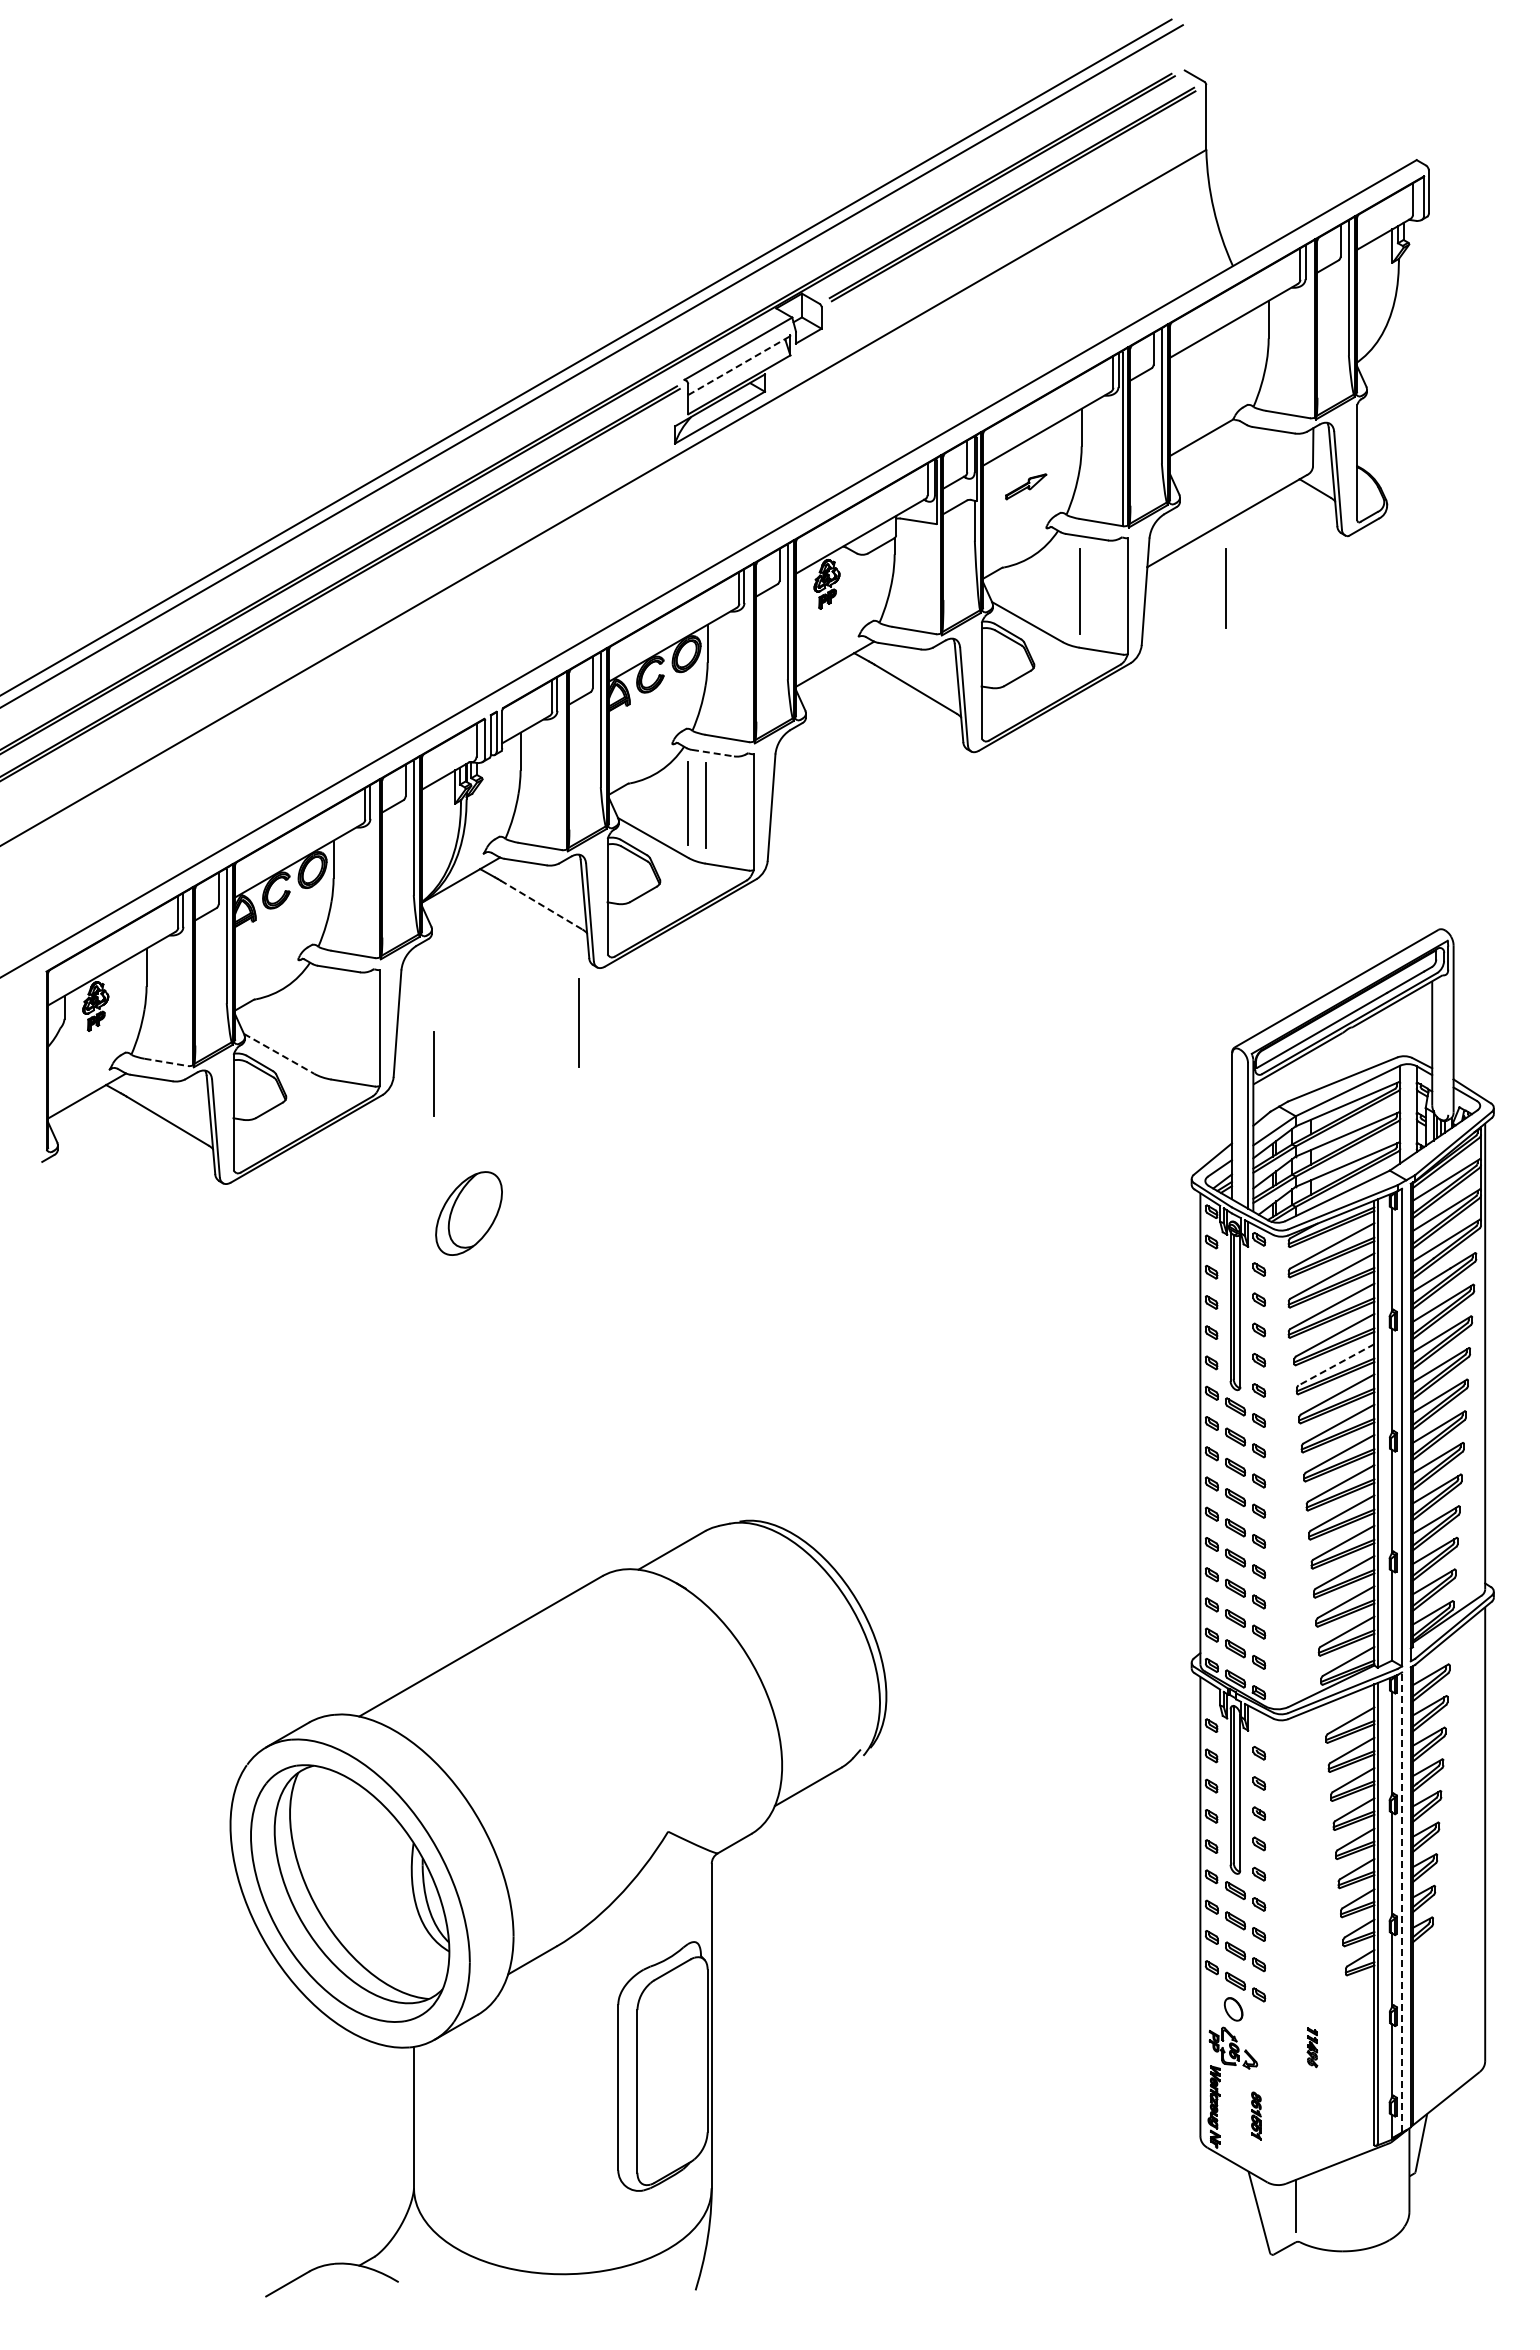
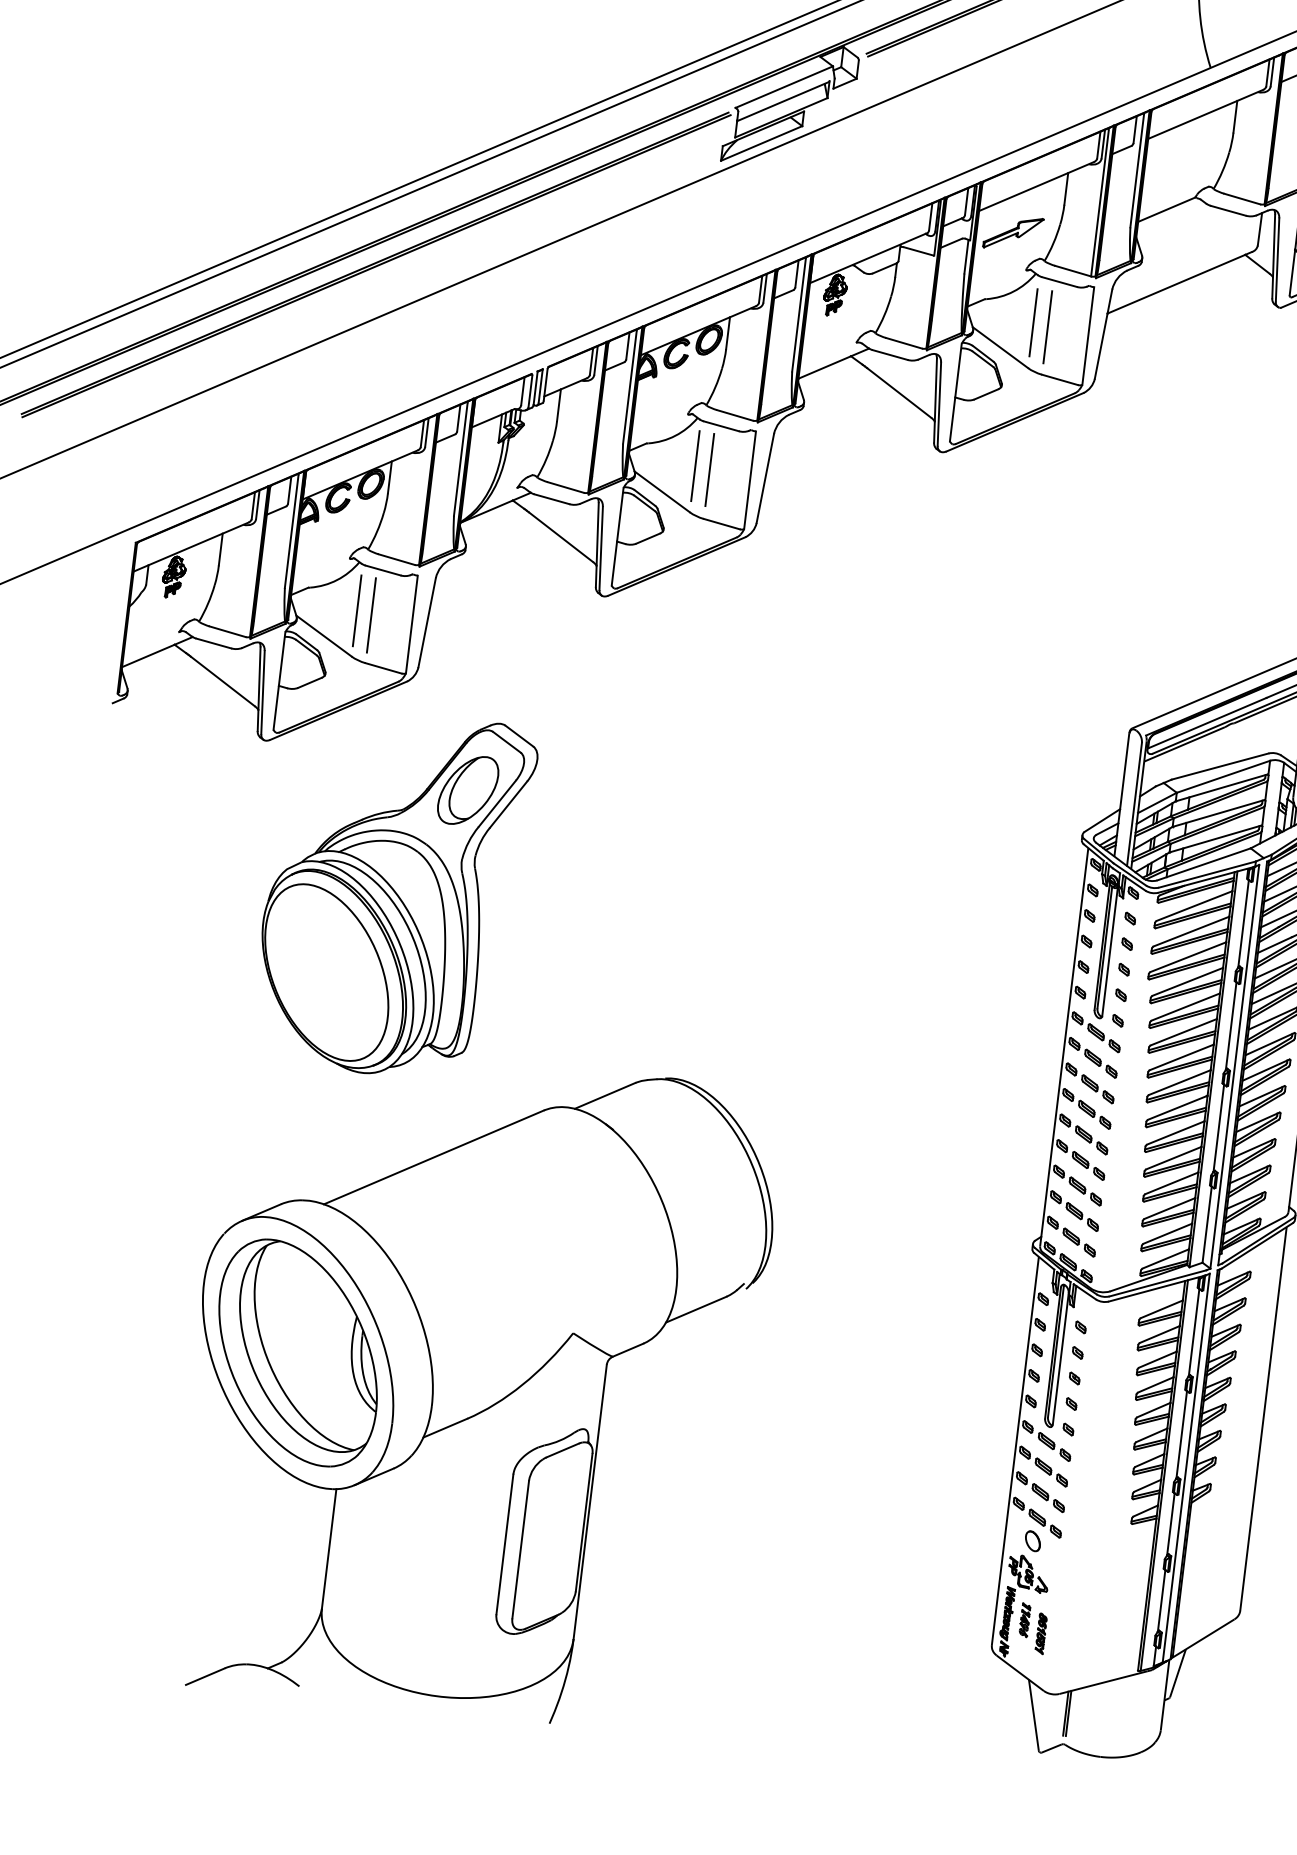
line: (739, 365) -> (783, 101), dashed -> solid
part: (1025, 486) -> (1012, 232), size x1.67
line: (1225, 588) -> (1032, 322), moved
line: (713, 753) -> (721, 426), dashed -> solid
line: (541, 905) -> (560, 537), dashed -> solid
line: (578, 1022) -> (371, 614), moved
line: (279, 1054) -> (324, 636), dashed -> solid
line: (166, 1062) -> (227, 631), dashed -> solid
line: (433, 1073) -> (356, 610), moved
part: (396, 1344) -> (393, 893), added
line: (1336, 1365) -> (1185, 1007), dashed -> solid
line: (1402, 1901) -> (1186, 1467), dashed -> solid
part: (1312, 2047) -> (1025, 1620), moved
line: (1299, 2204) -> (1068, 1712), added

